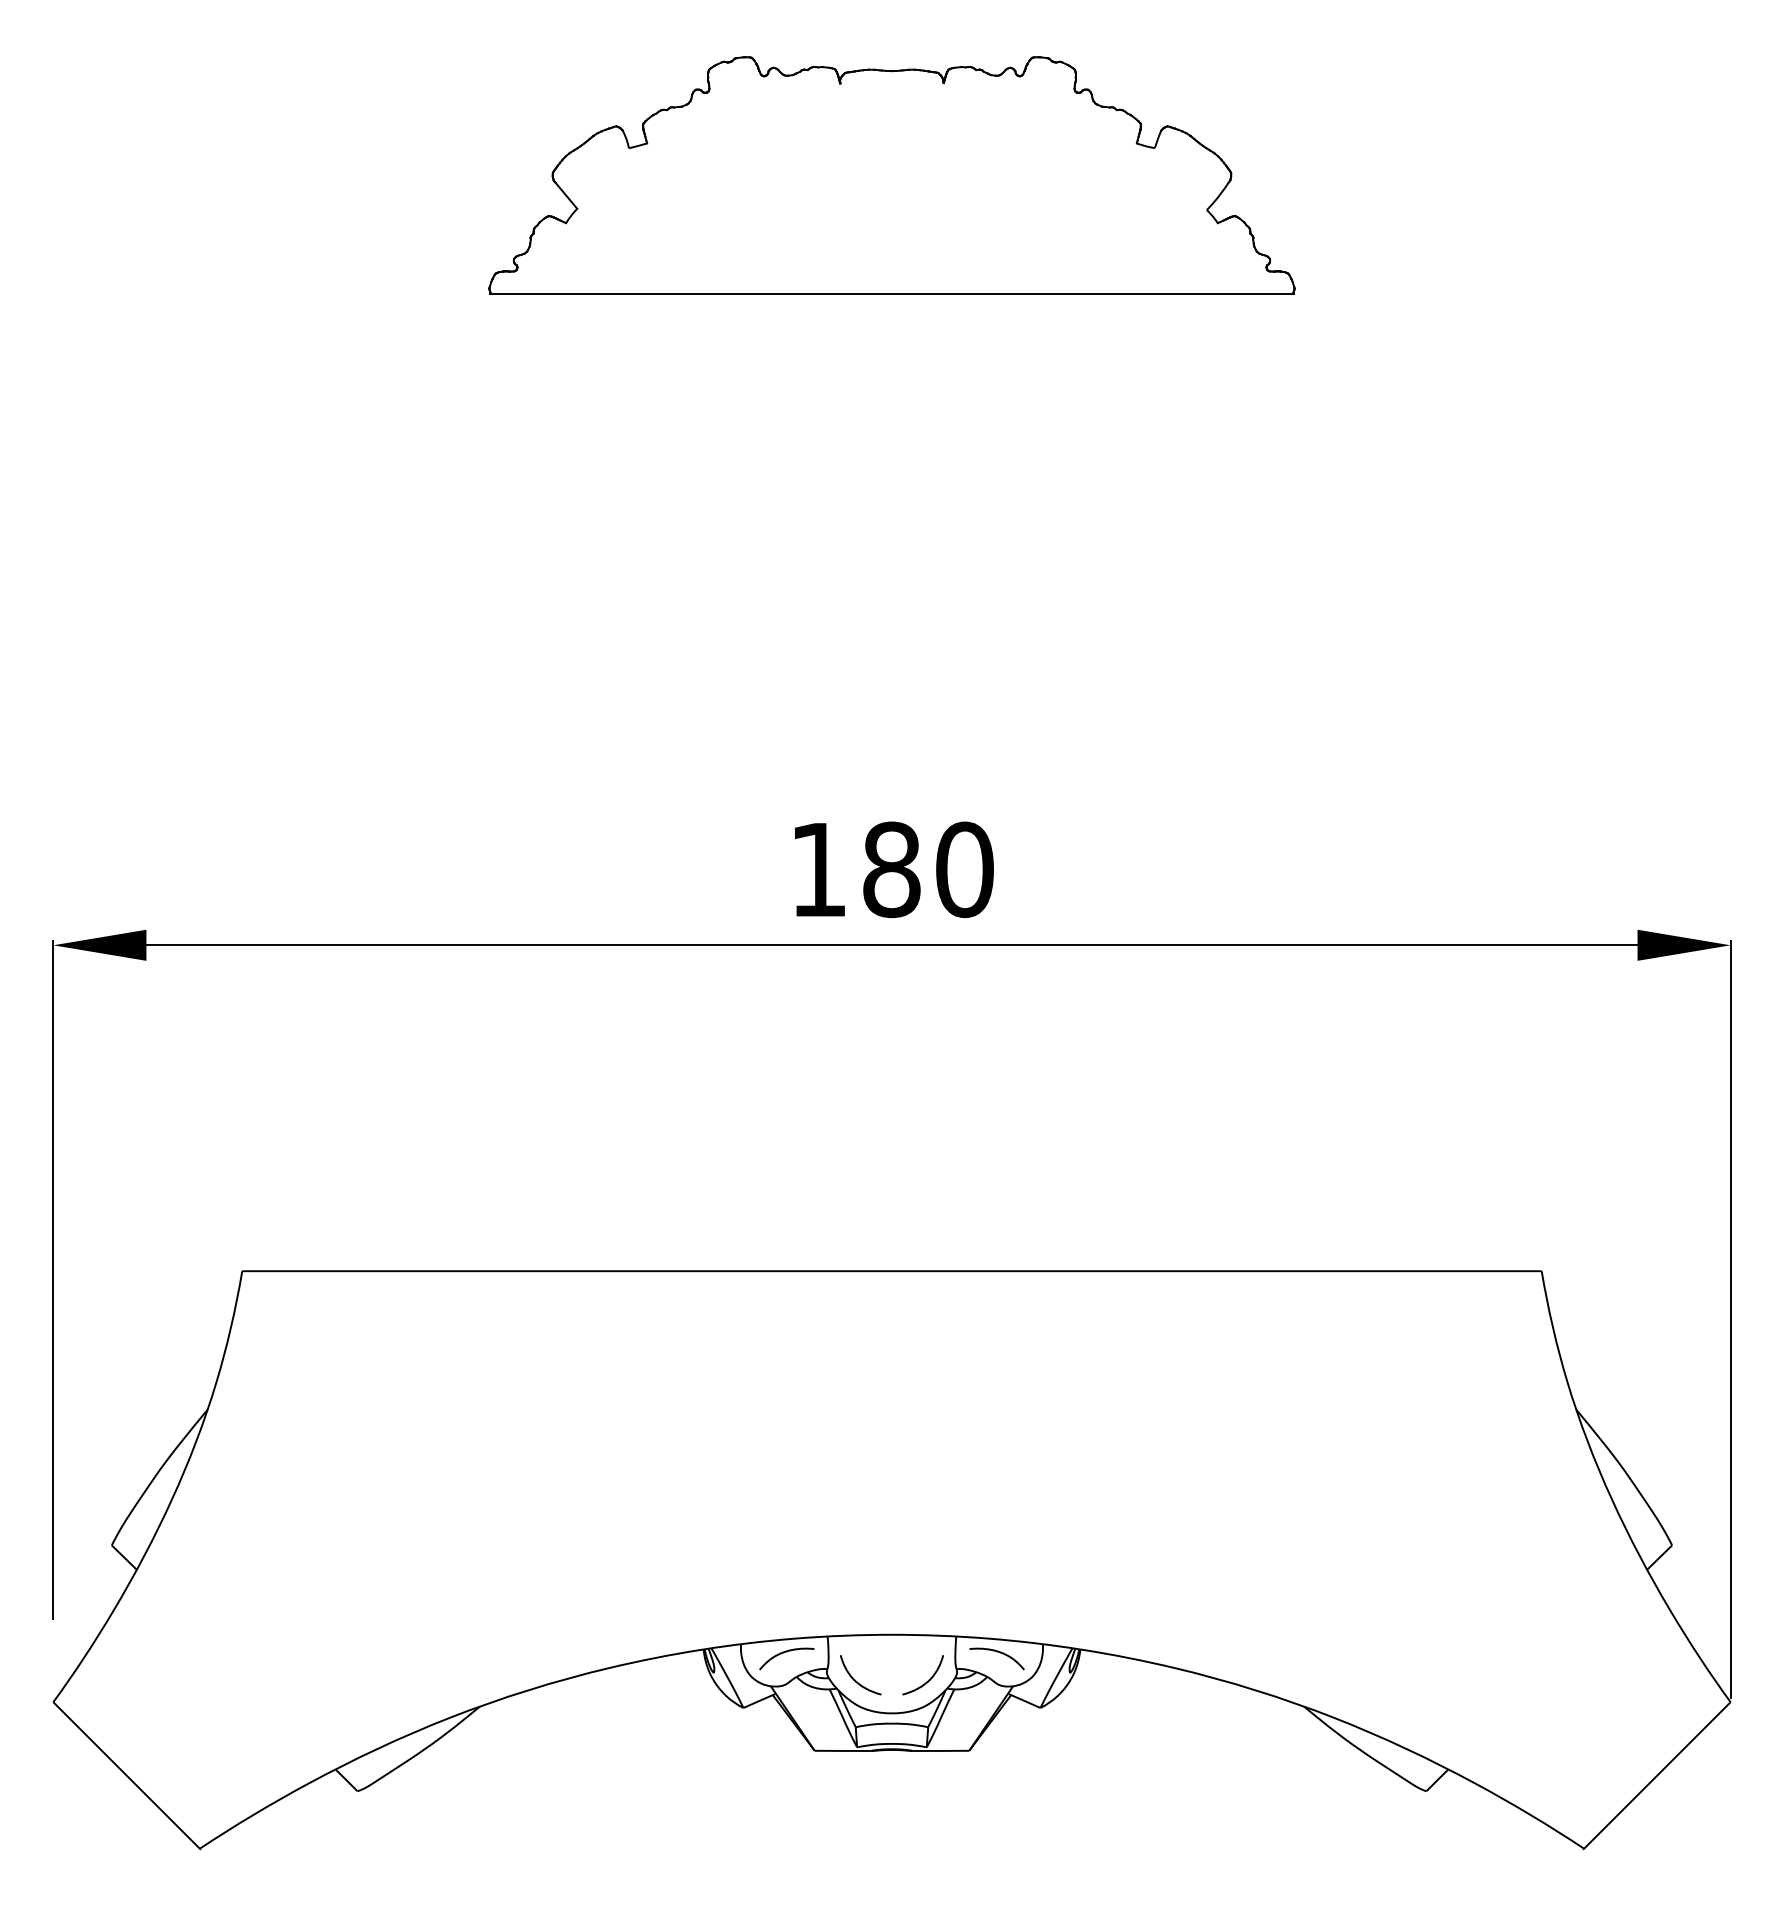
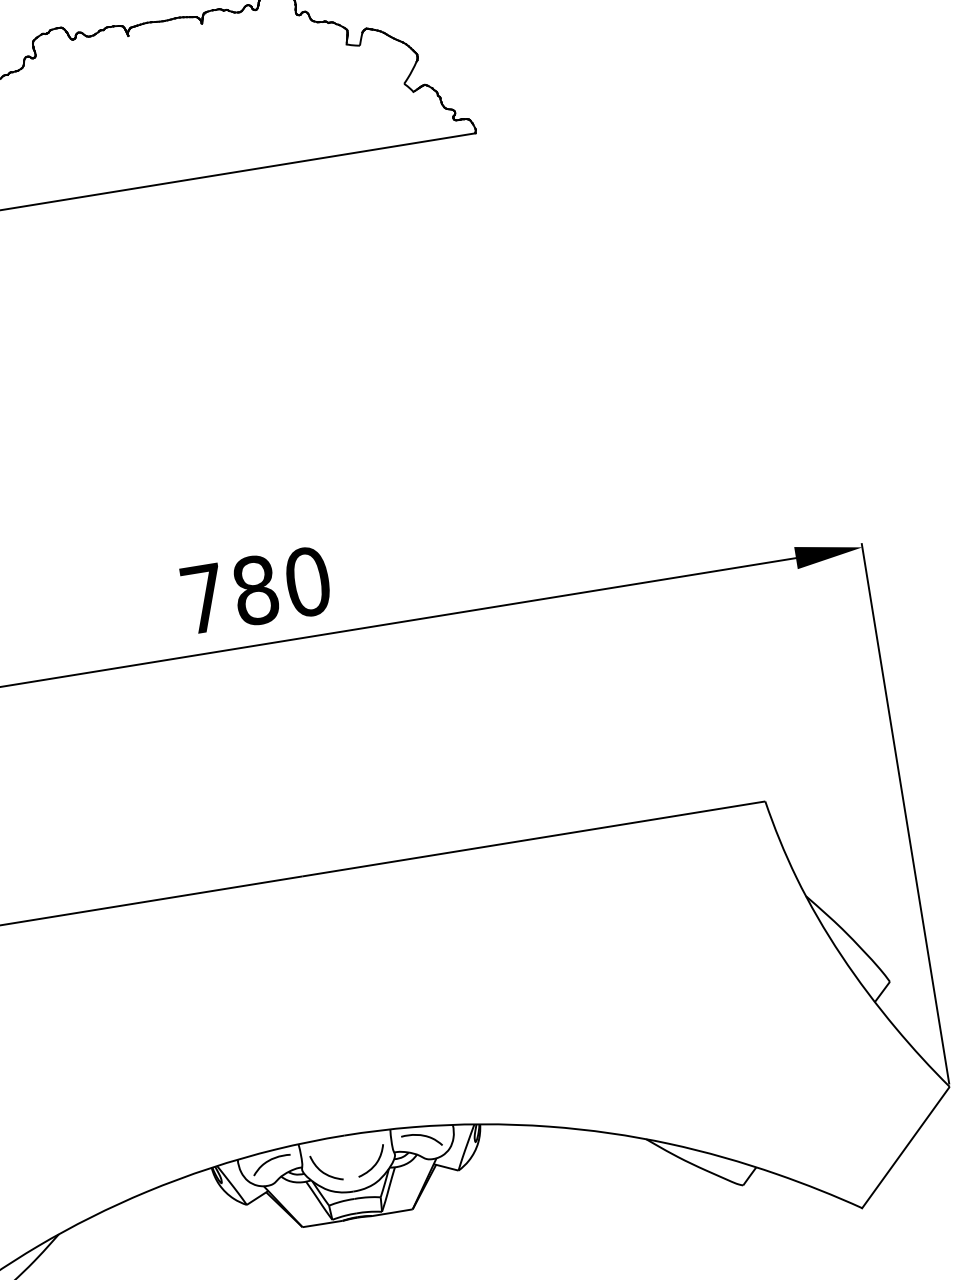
text: (818, 869) -> (203, 598), 180 -> 780

